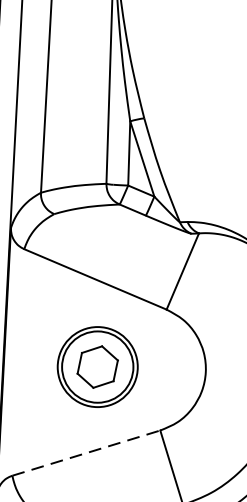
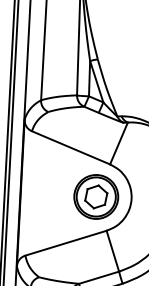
part: (98, 366) -> (96, 196), moved
line: (87, 453) -> (66, 243), dashed -> solid

